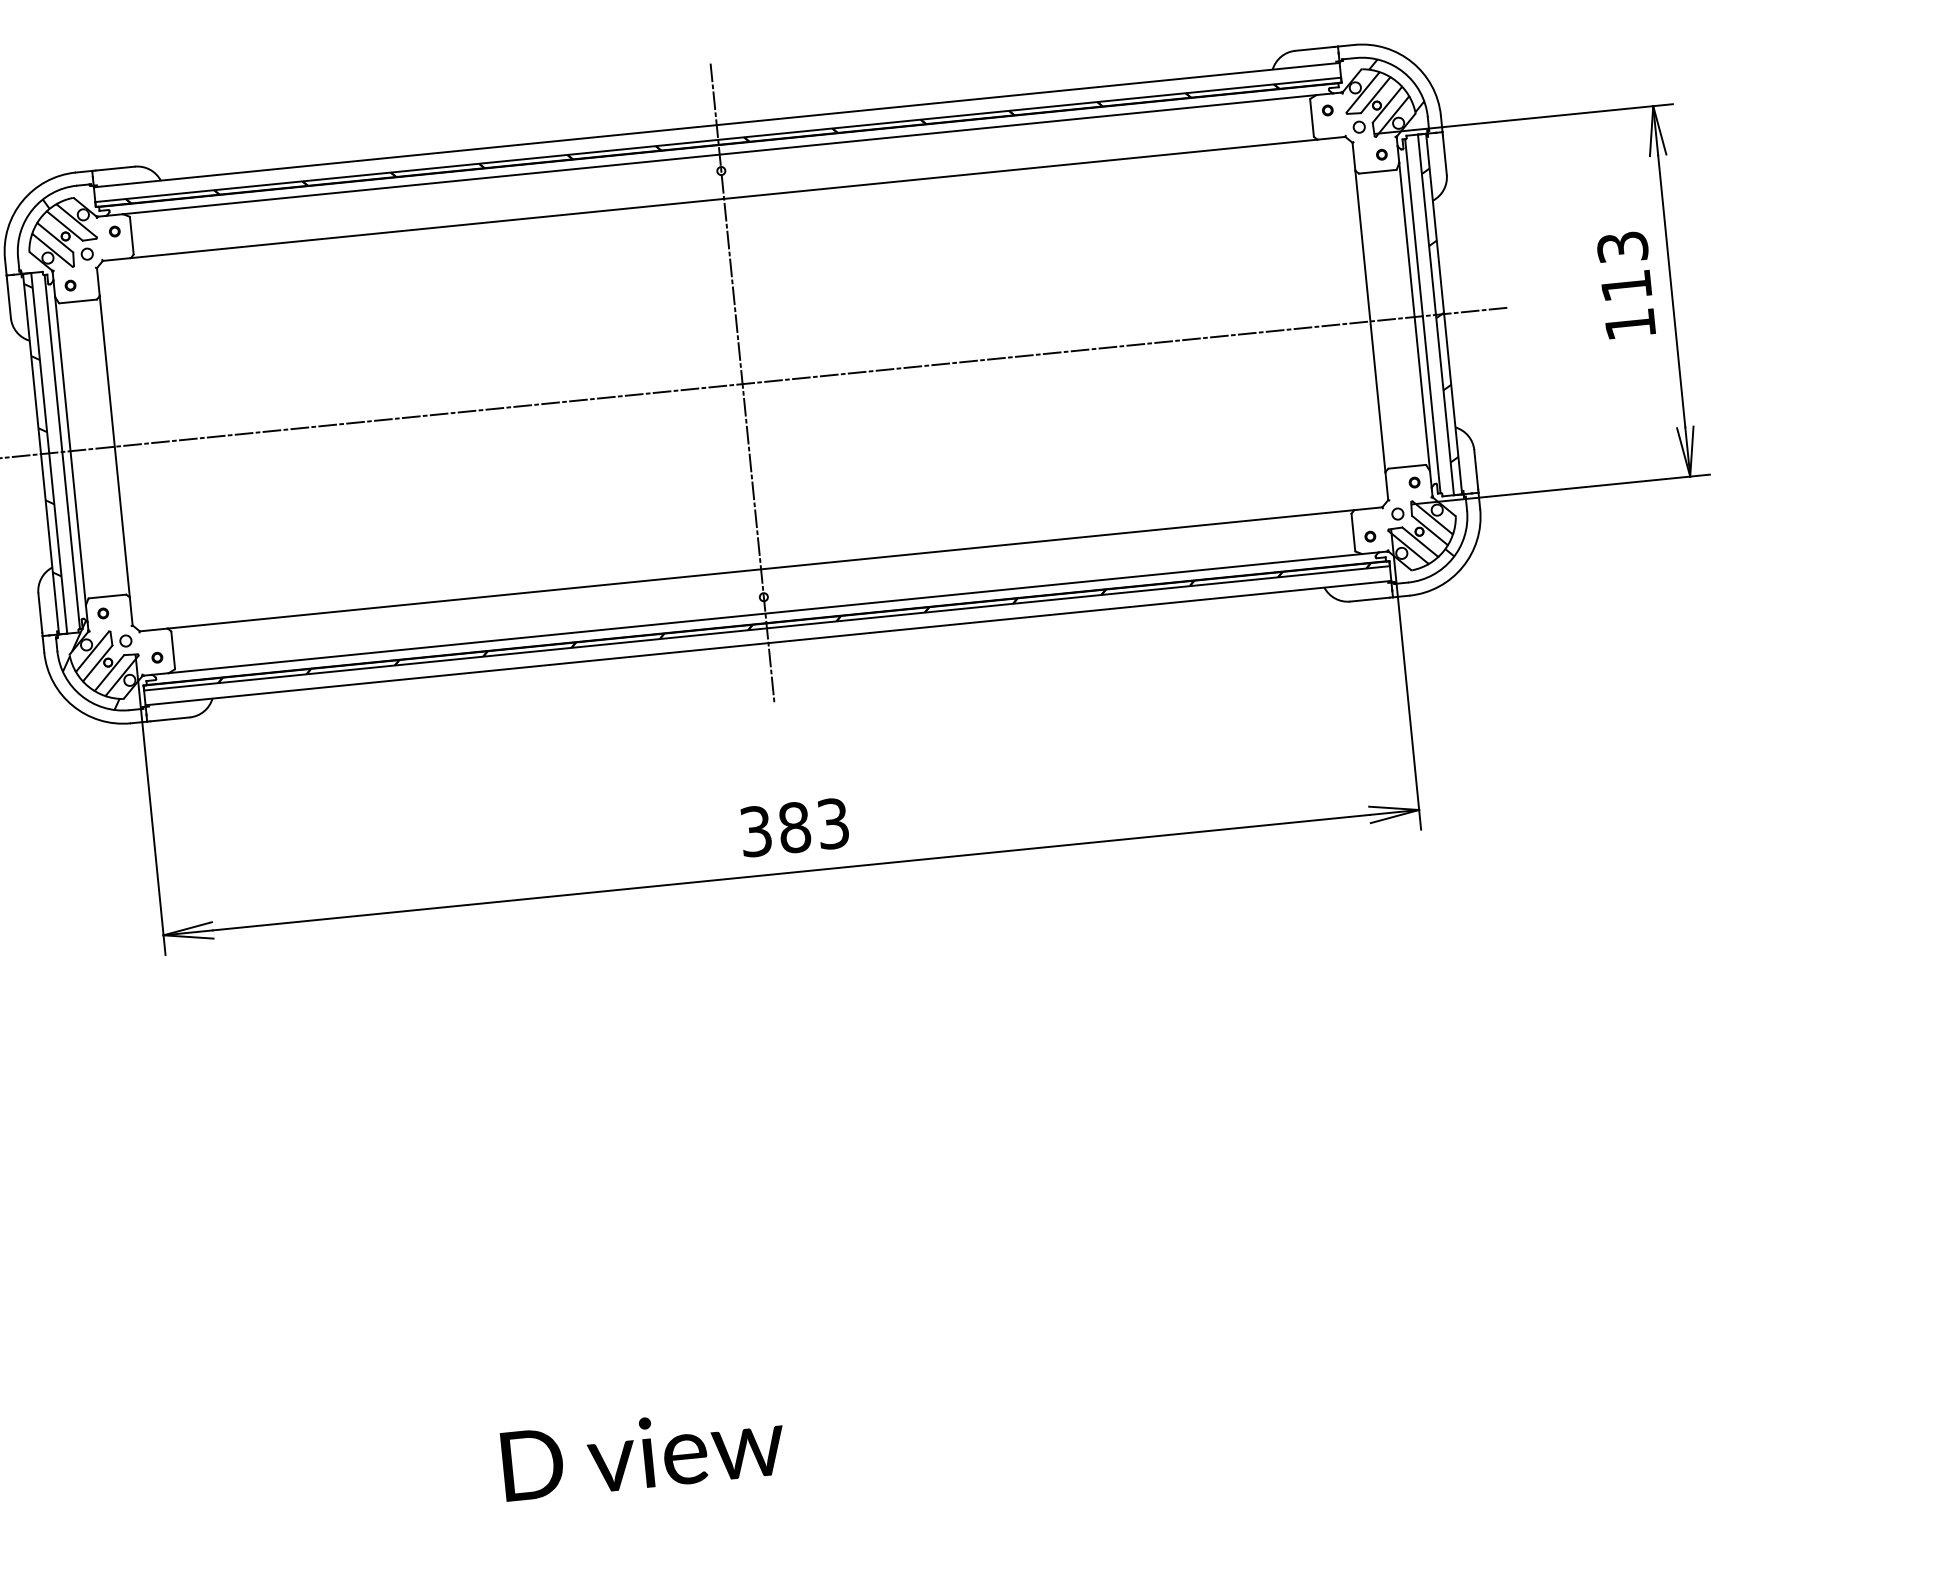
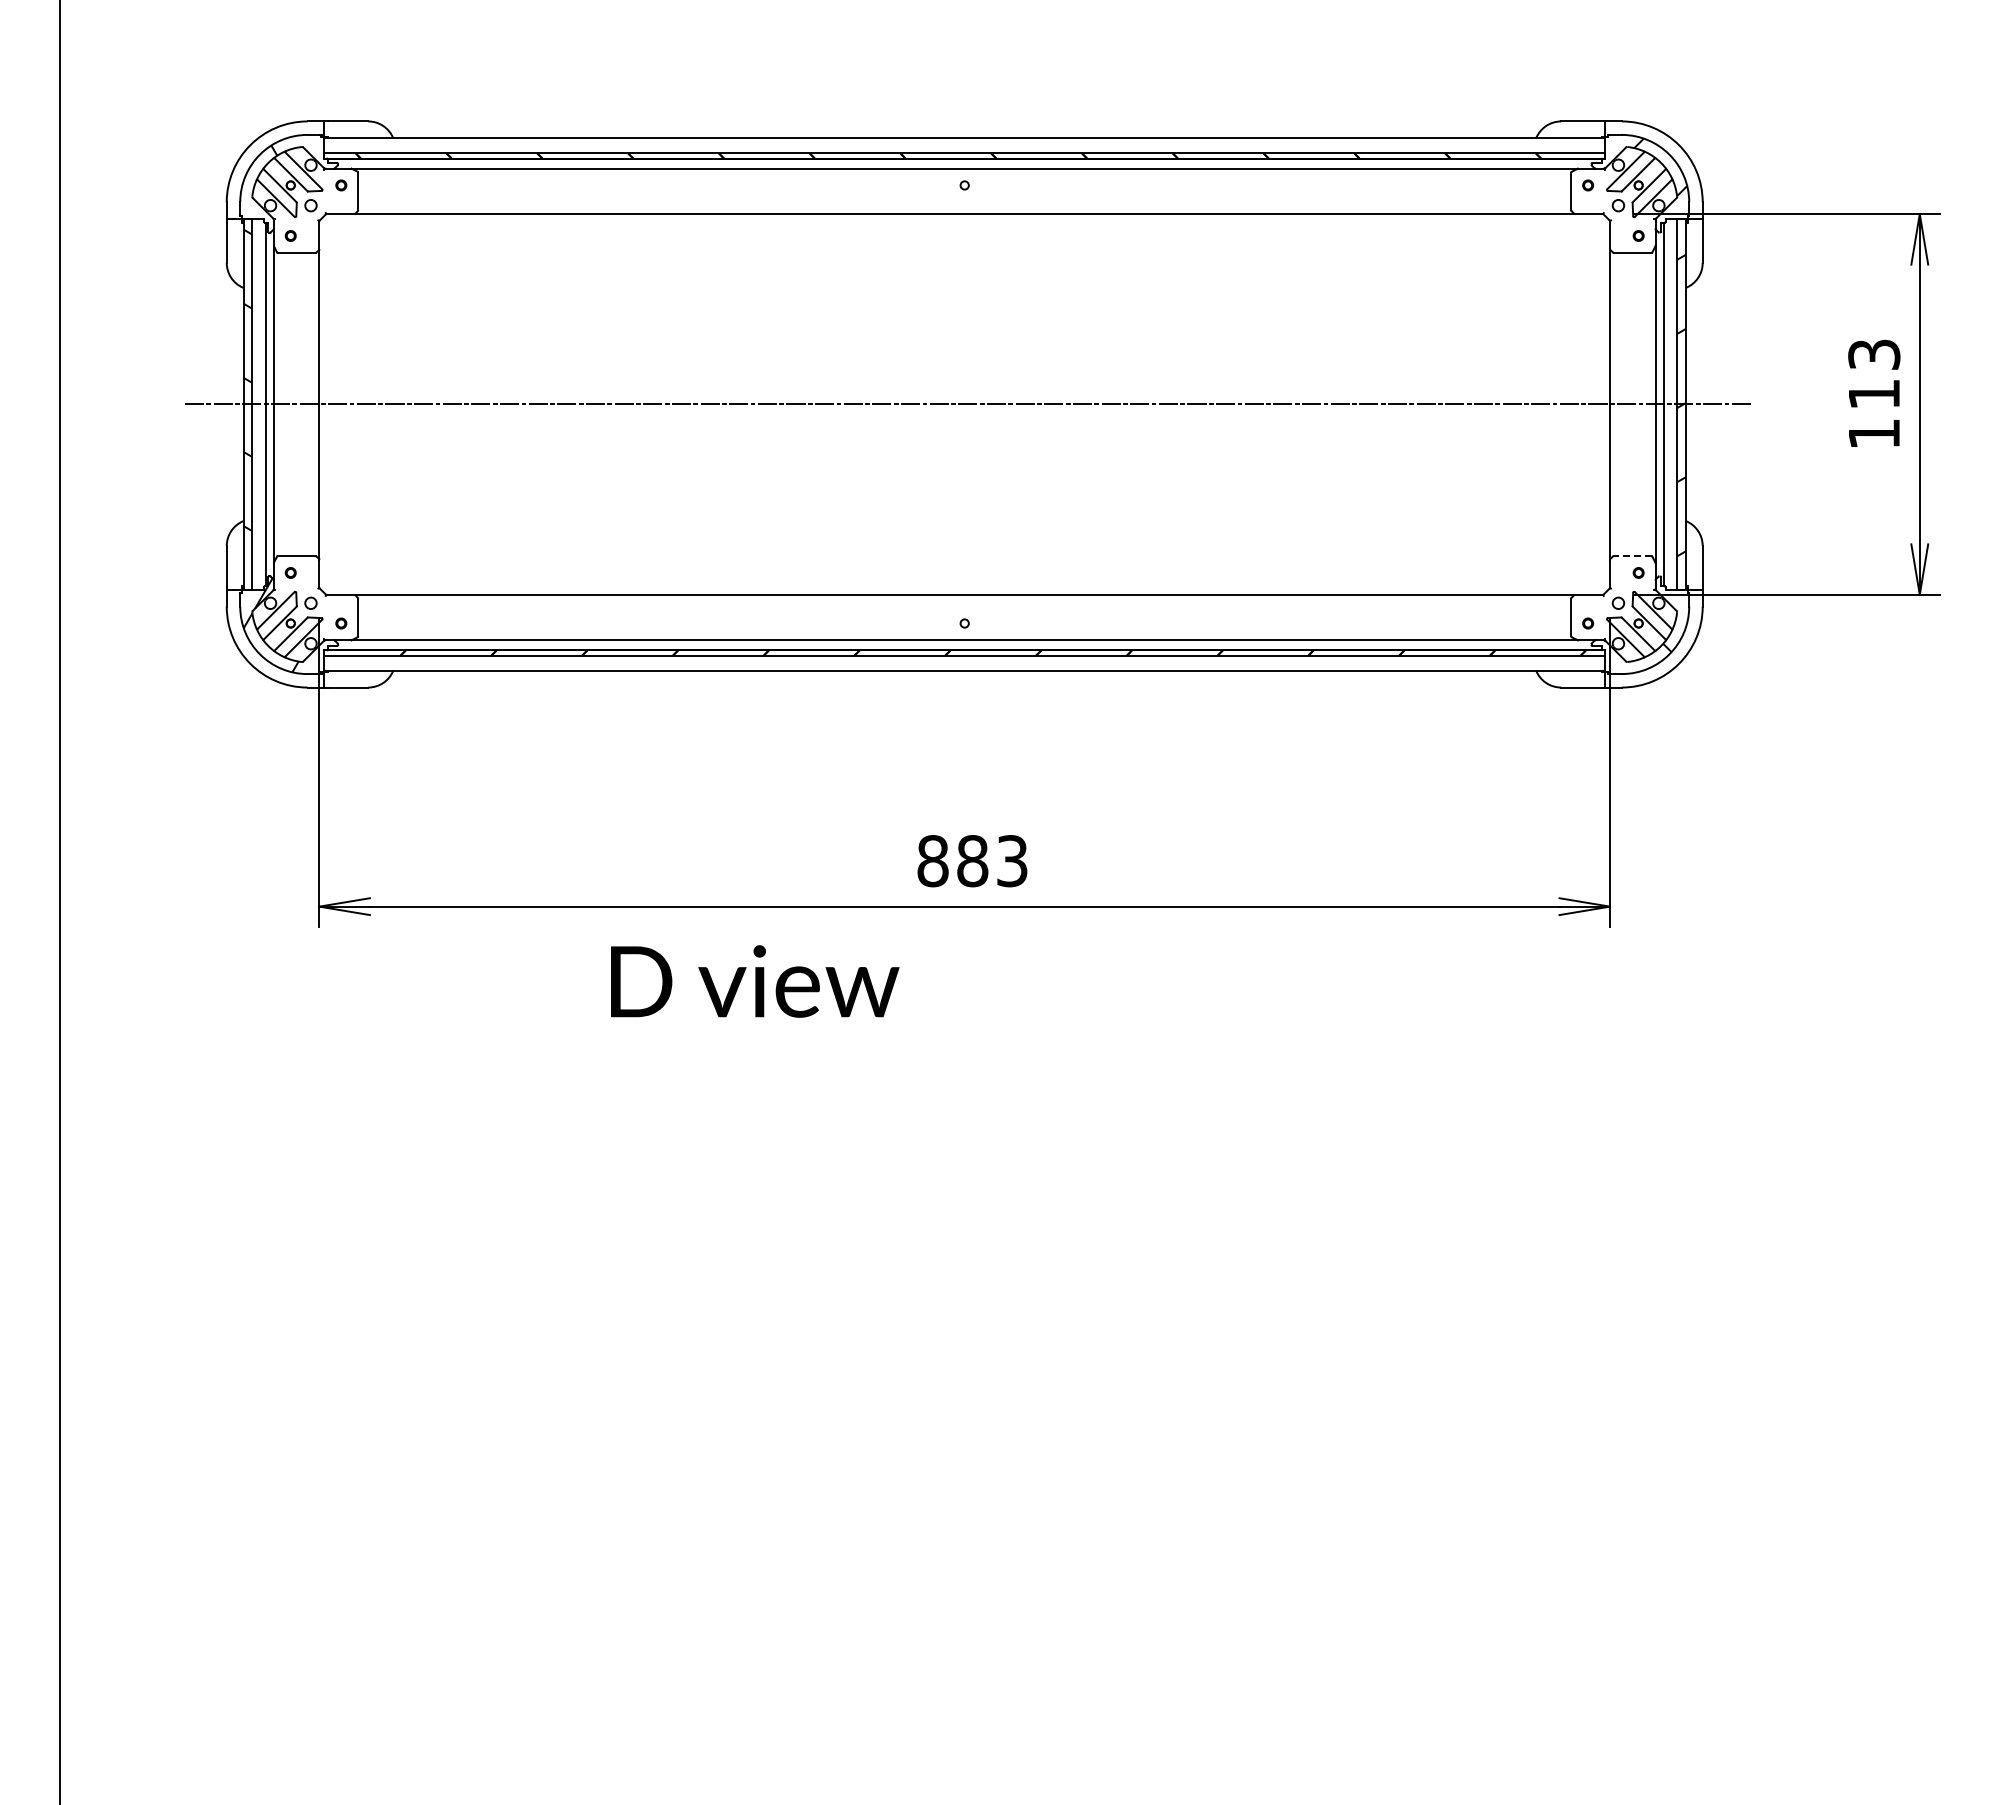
line: (742, 383) -> (964, 403), removed
line: (1407, 467) -> (1632, 556), solid -> dashed
text: (755, 831) -> (932, 861), 383 -> 883
text: (643, 1453) -> (755, 981), moved

